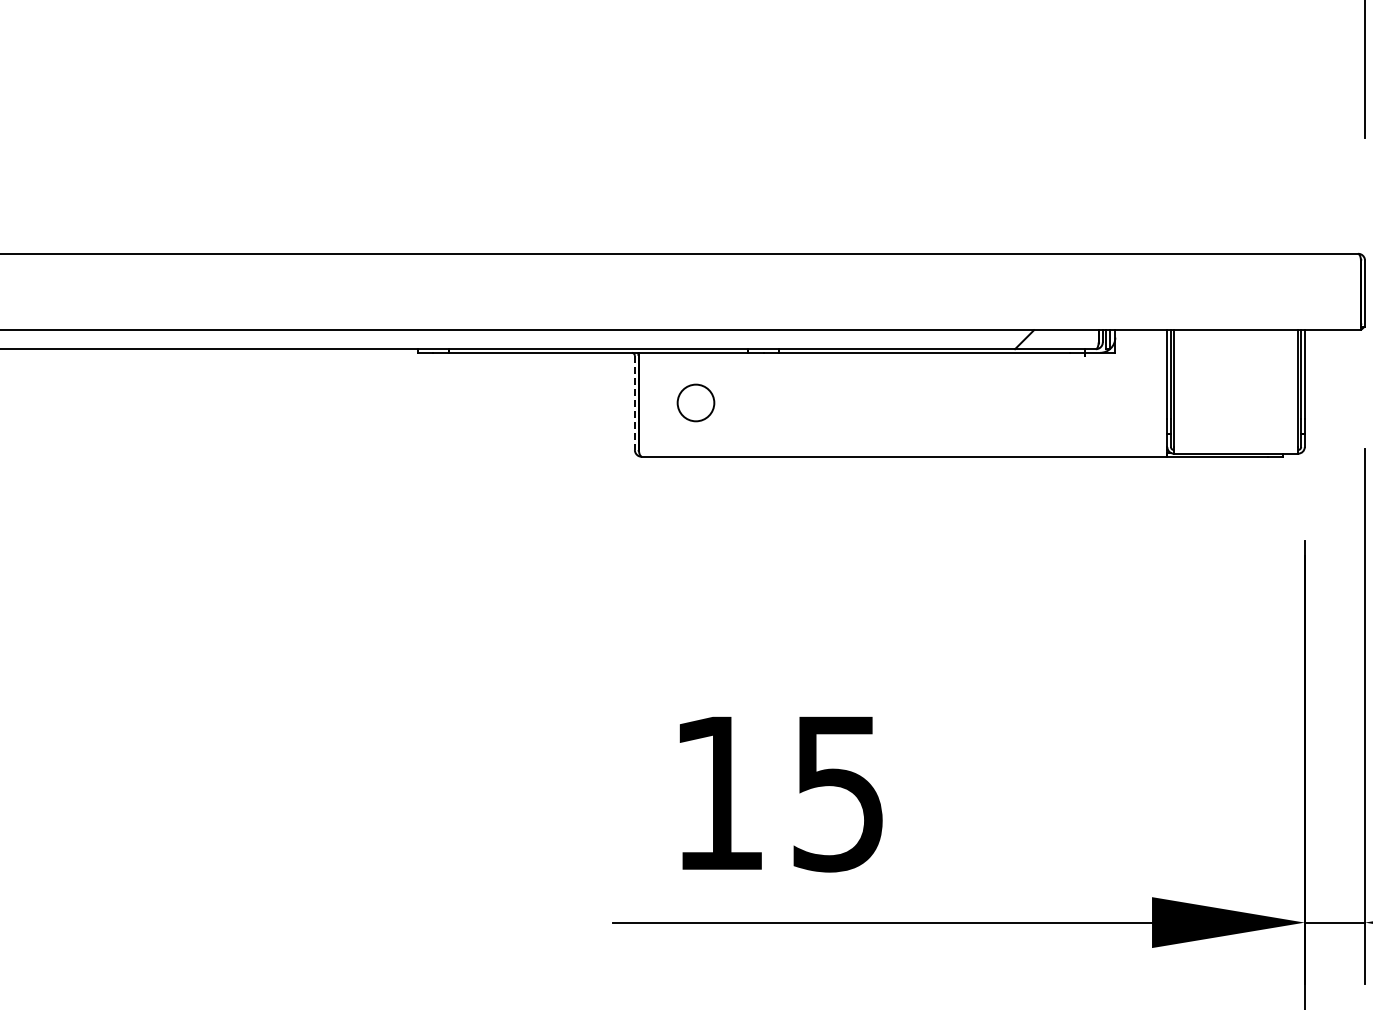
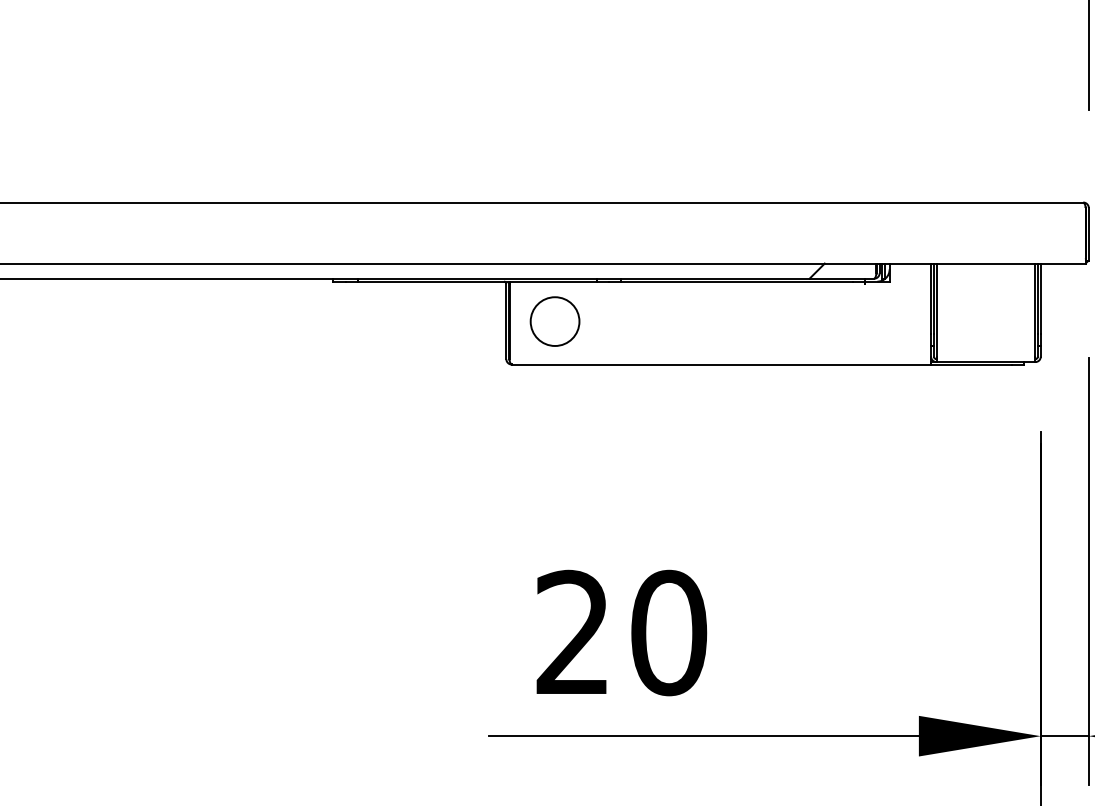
circle: (695, 402) -> (554, 321), size x1.67
line: (634, 403) -> (506, 322), dashed -> solid
text: (779, 793) -> (621, 633), 15 -> 20

